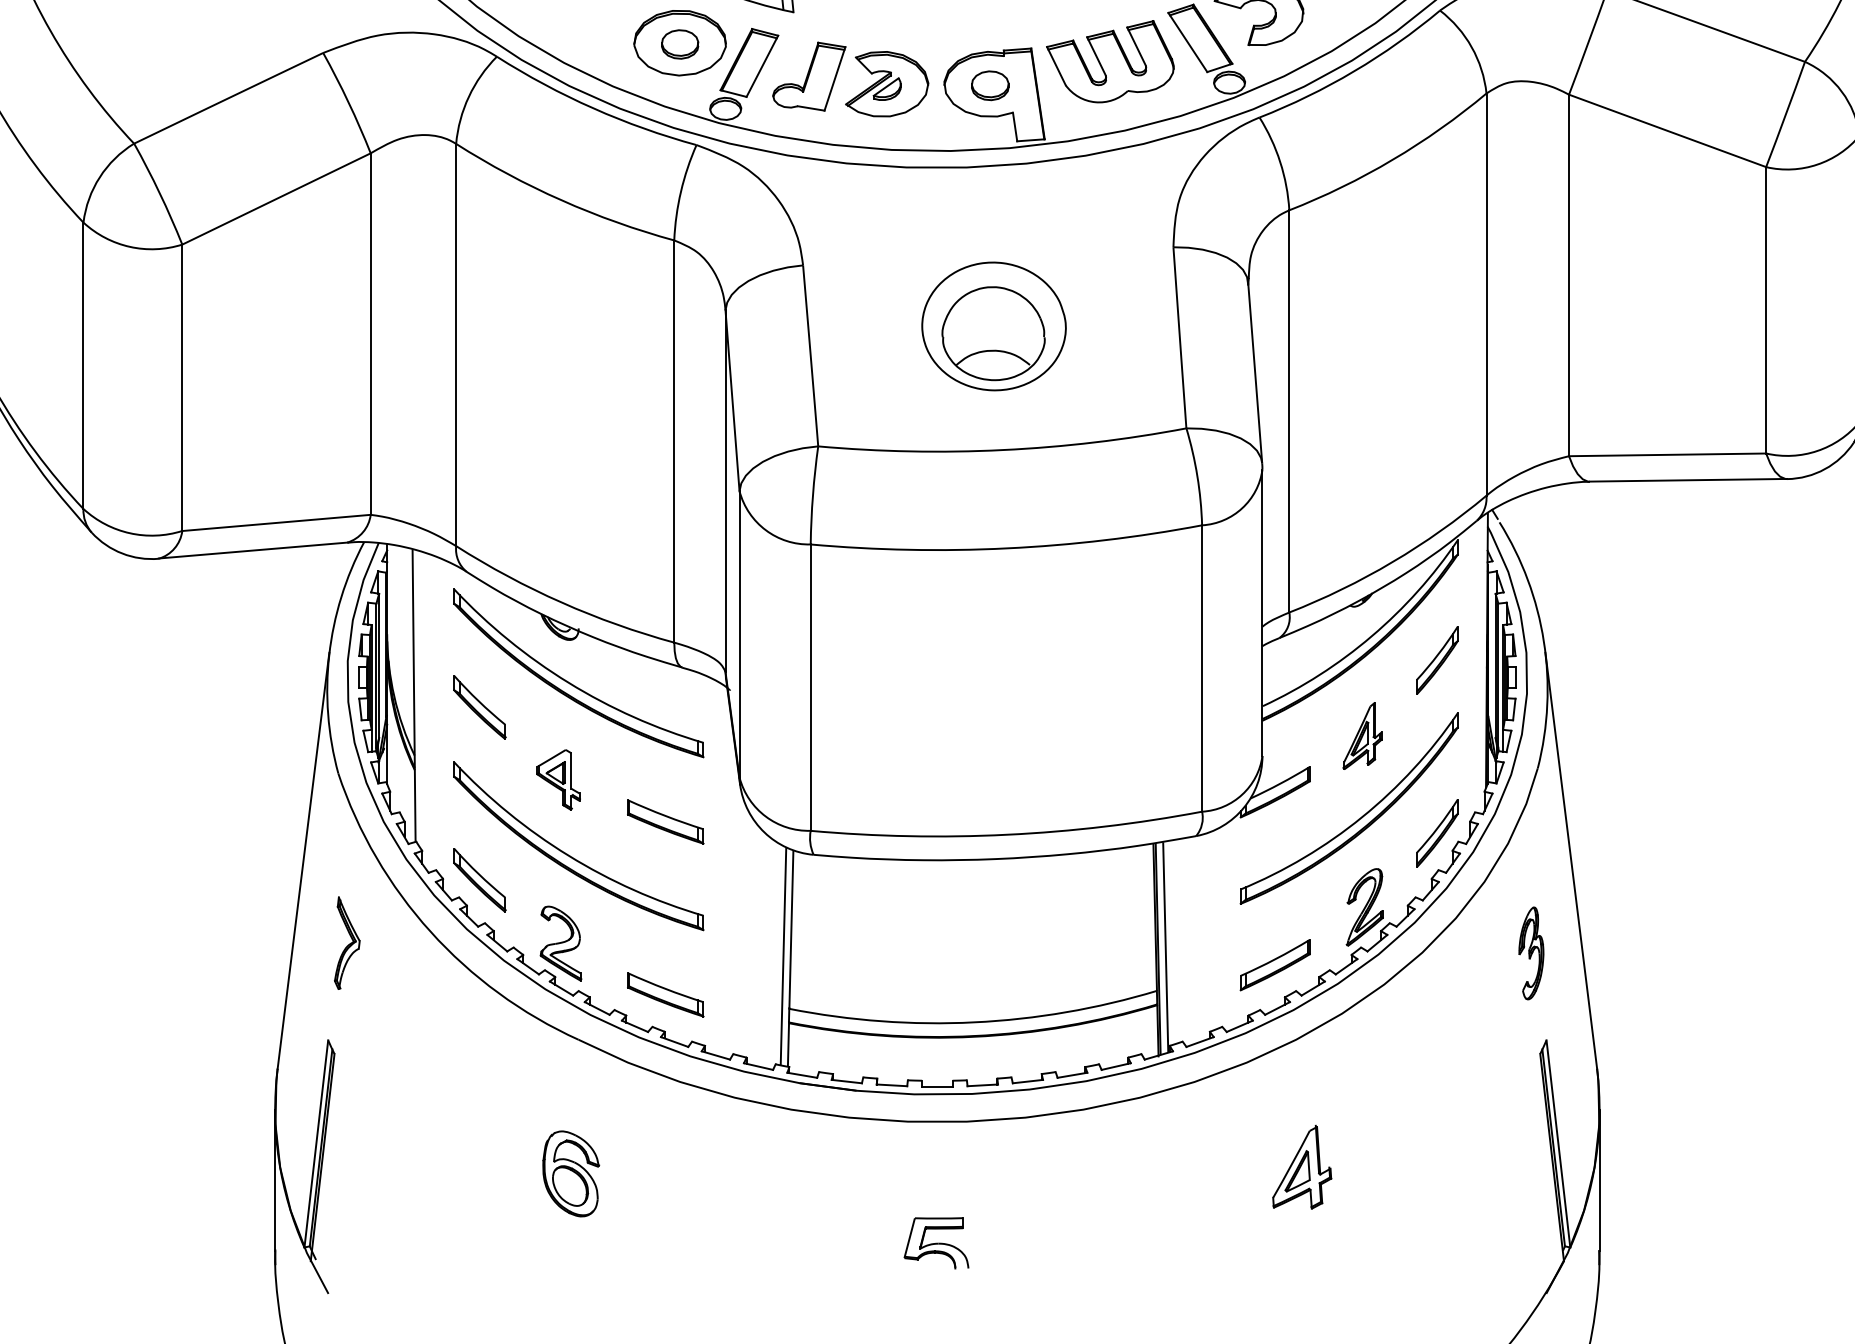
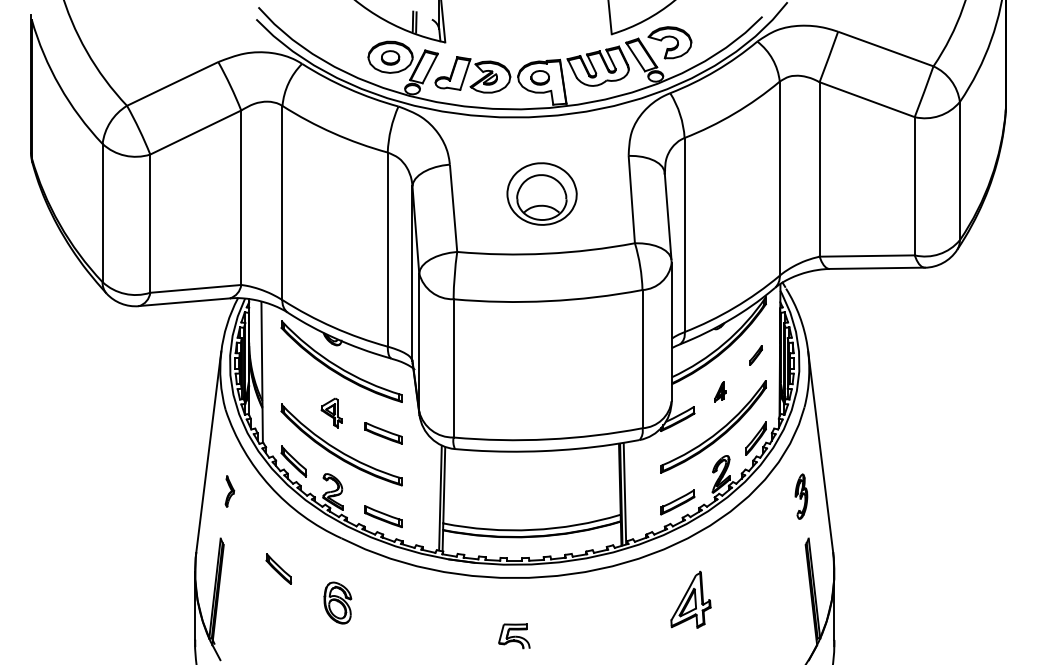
part: (1436, 660) -> (755, 355), size x0.6
part: (478, 706) -> (278, 568), moved
part: (1363, 735) -> (720, 391), size x0.6
part: (346, 942) -> (229, 491), size x0.7
part: (1301, 1166) -> (690, 599), size x1.4

